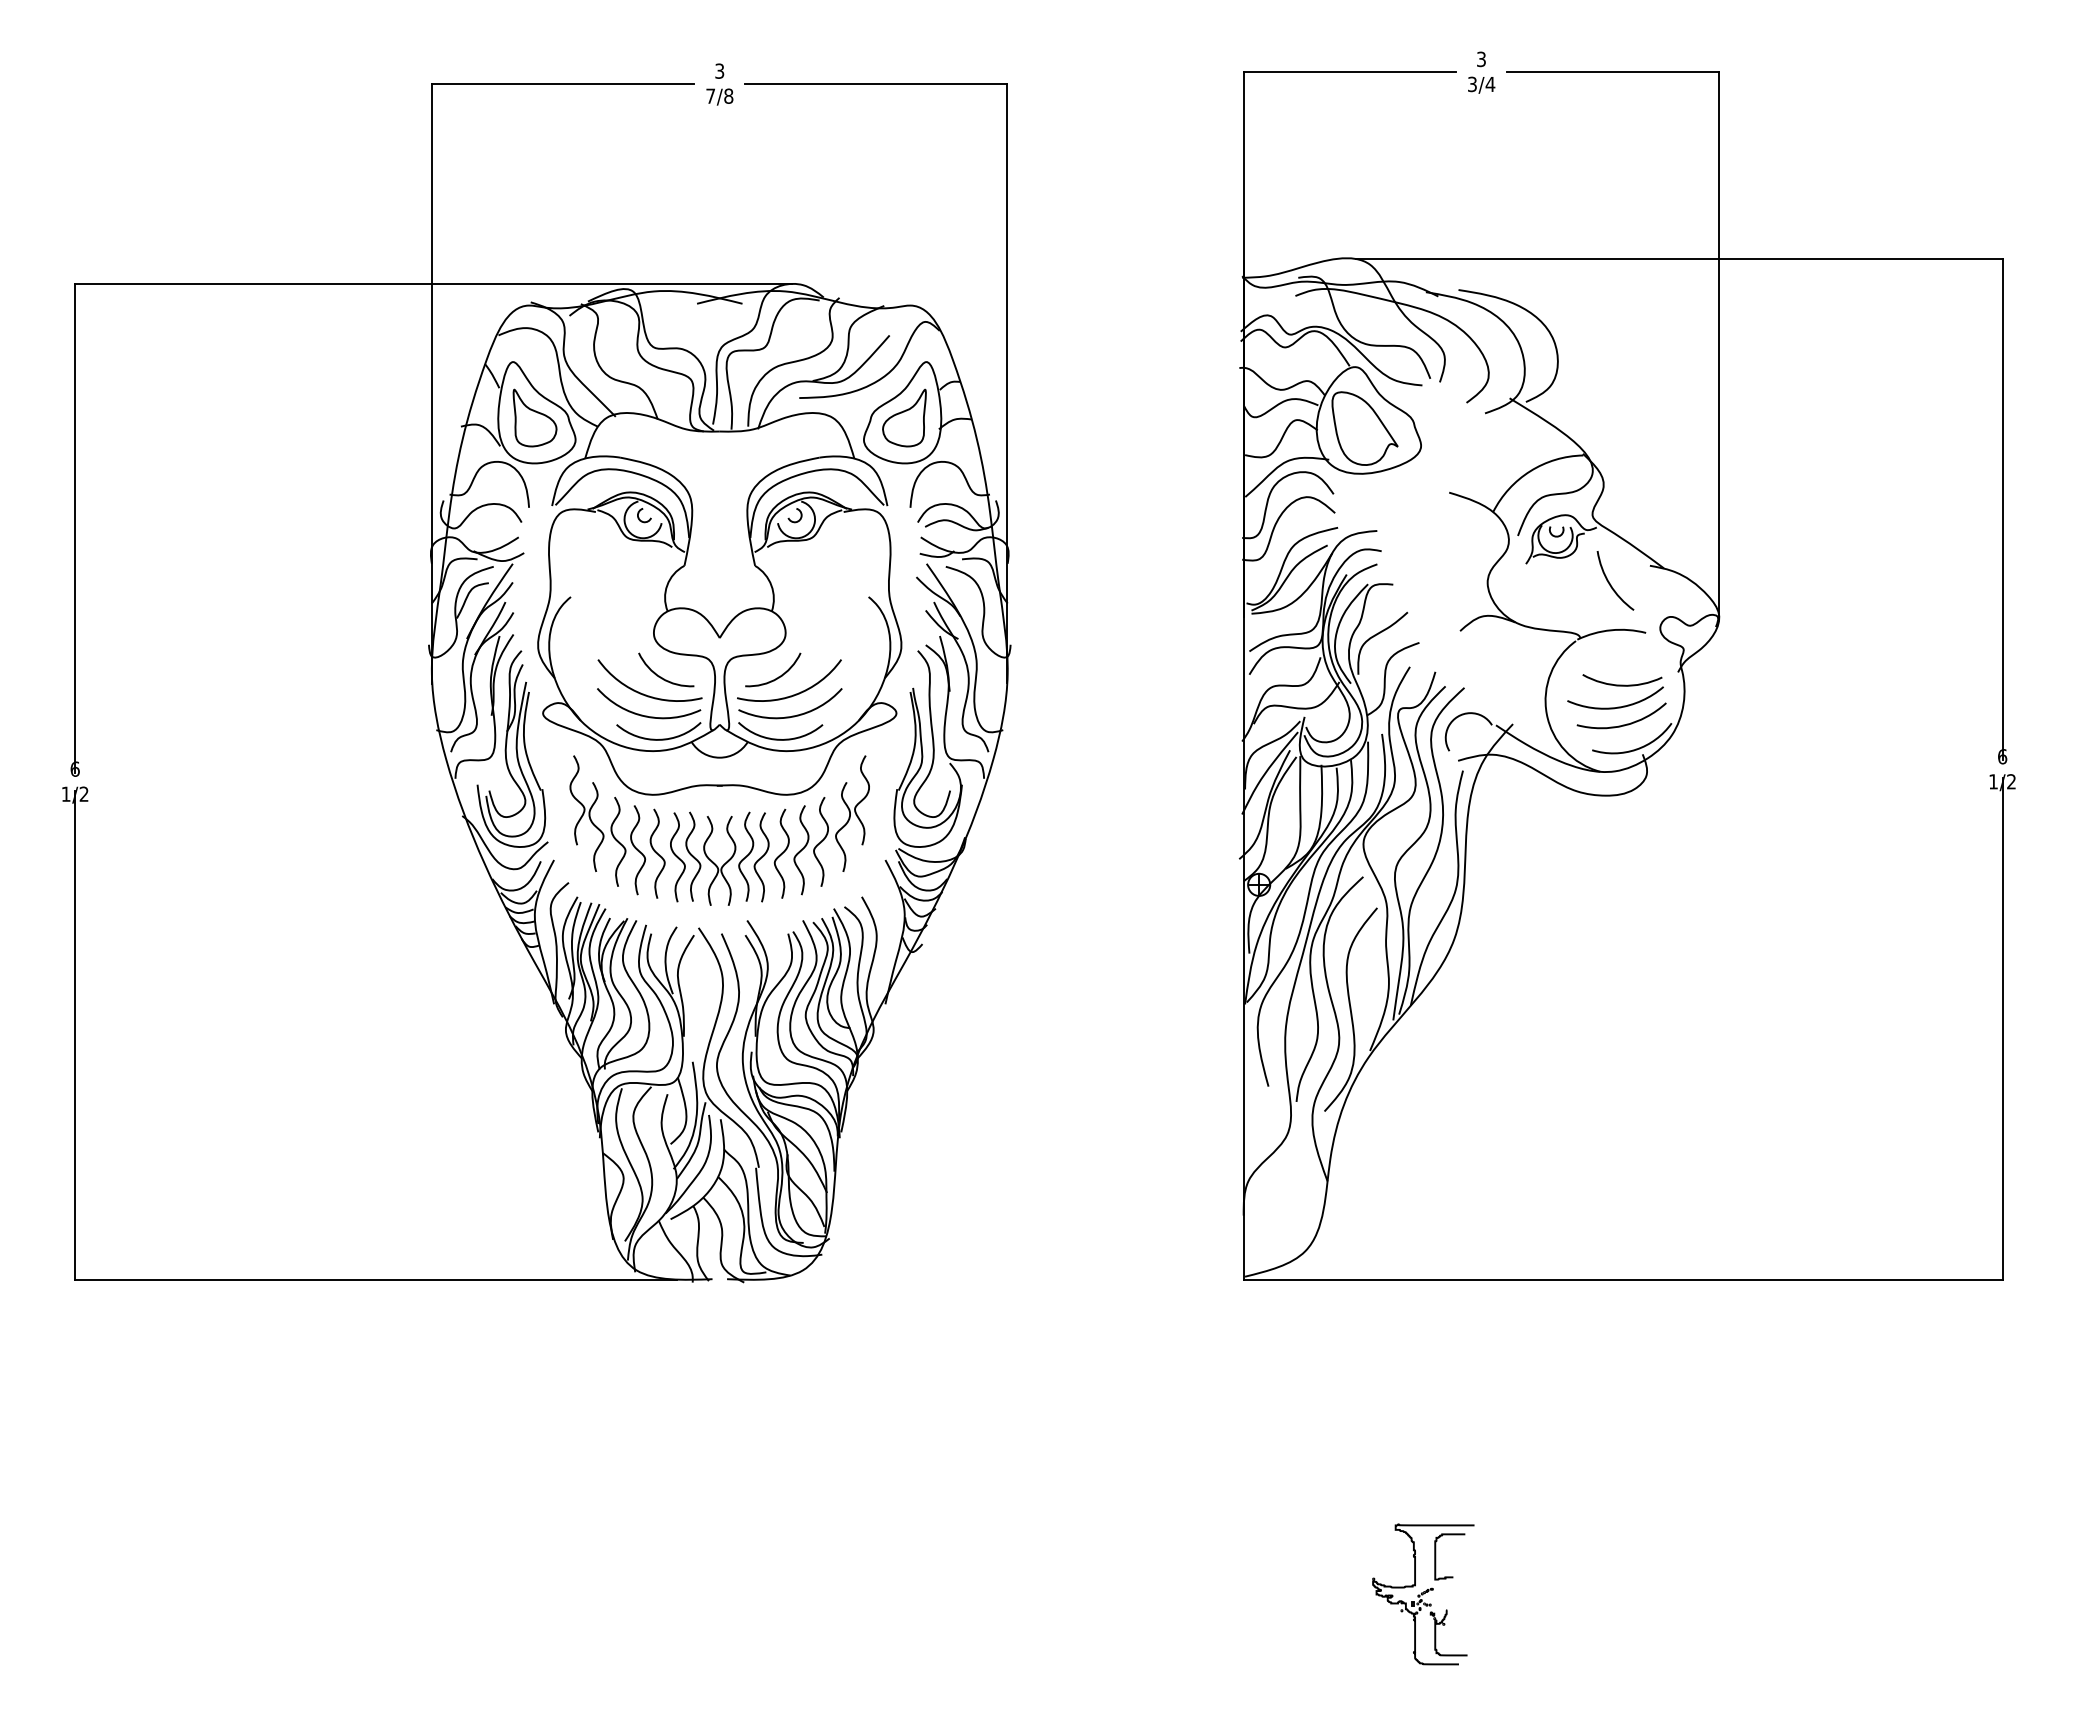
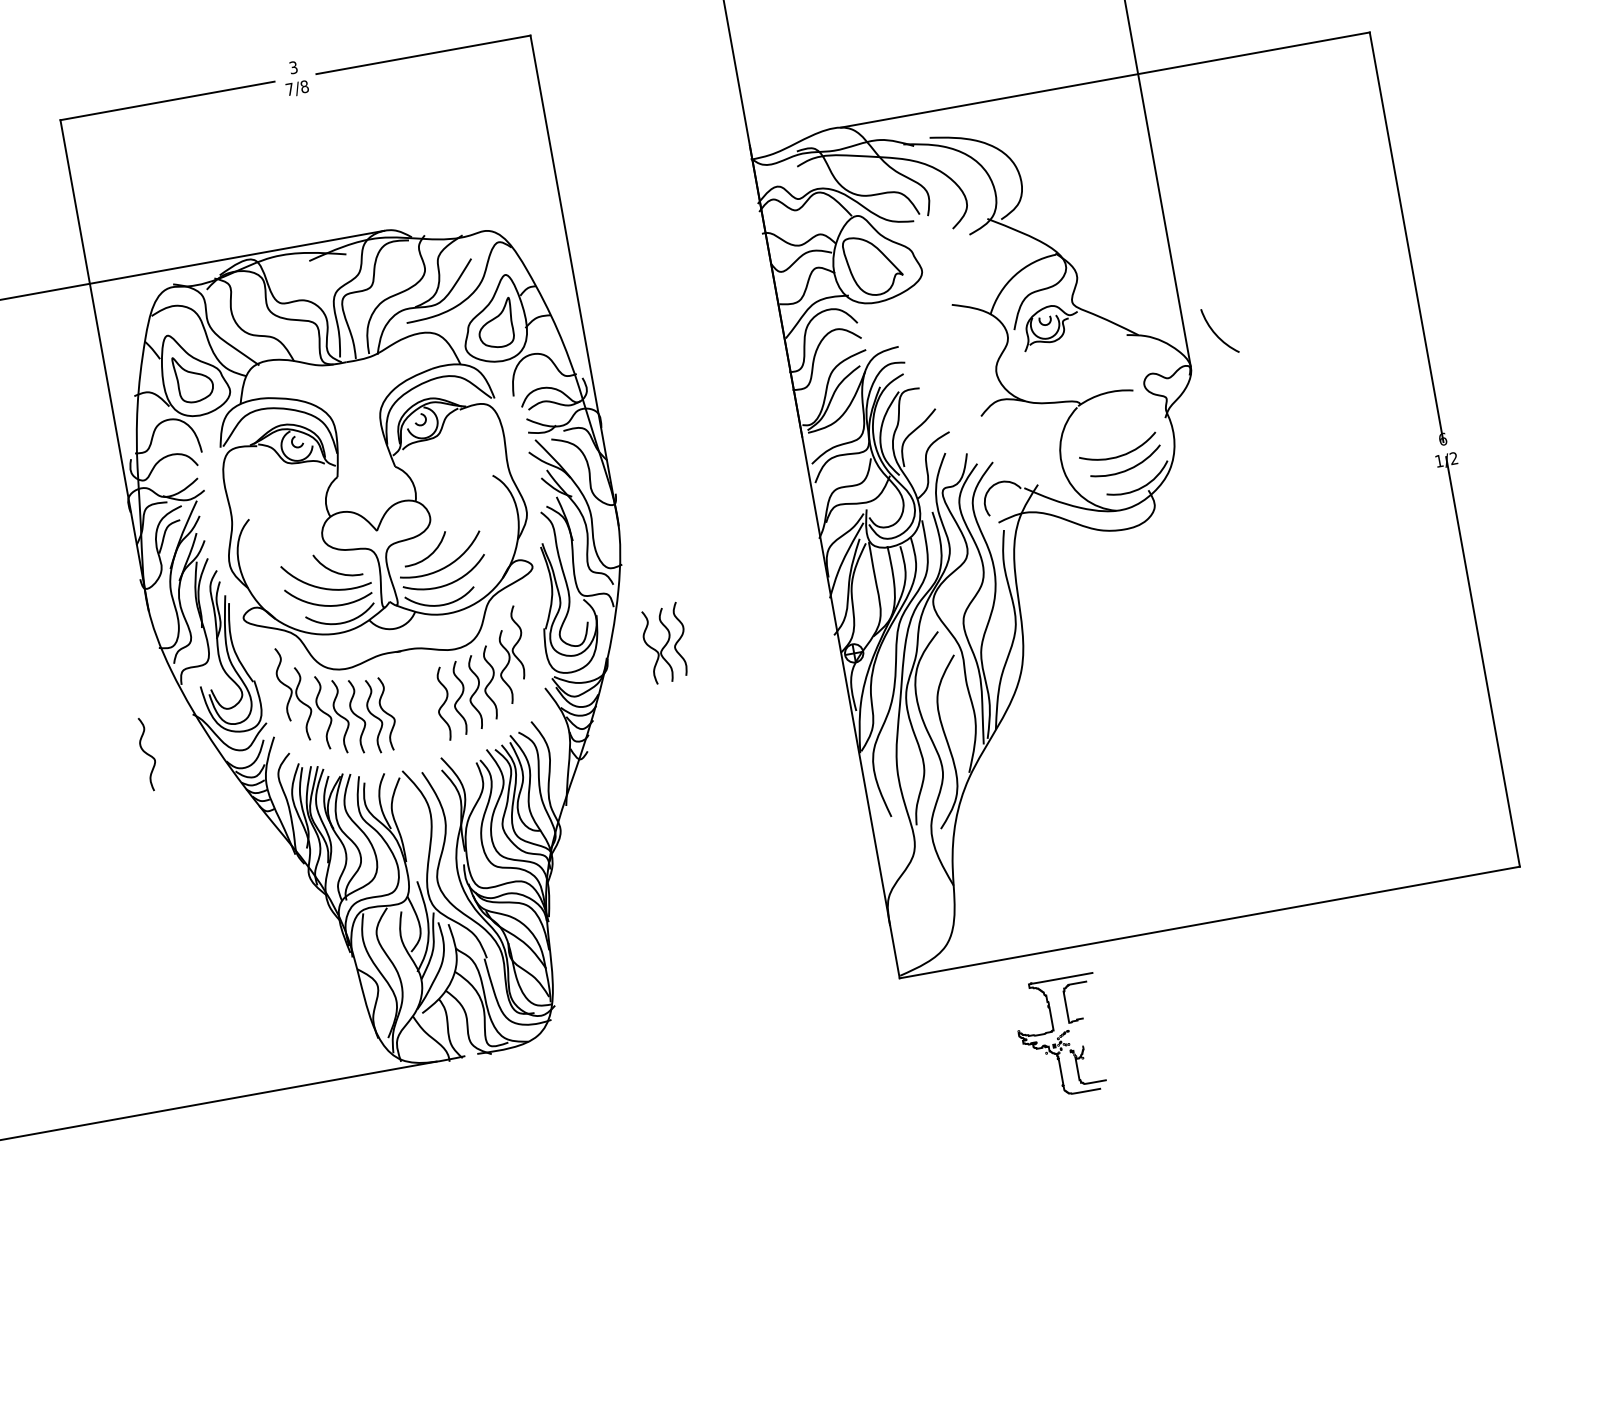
arc: (1611, 584) -> (1217, 334), moved
arc: (1622, 684) -> (1121, 436), removed
curve: (400, 853) -> (147, 754), added
part: (728, 858) -> (665, 643), moved
part: (1423, 1594) -> (1061, 1036), moved

